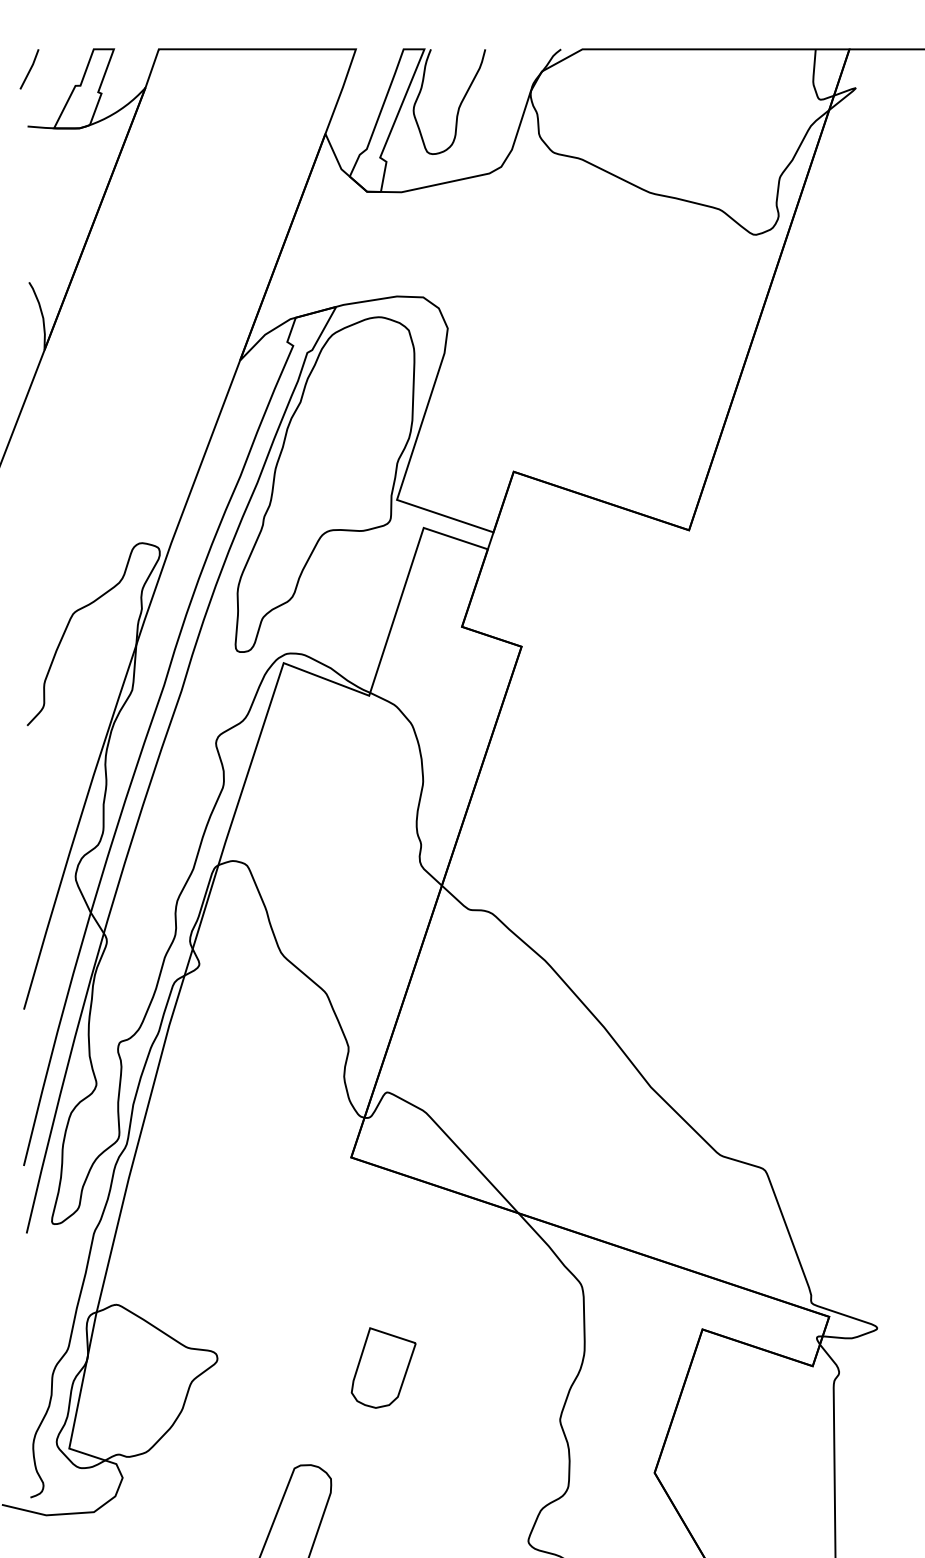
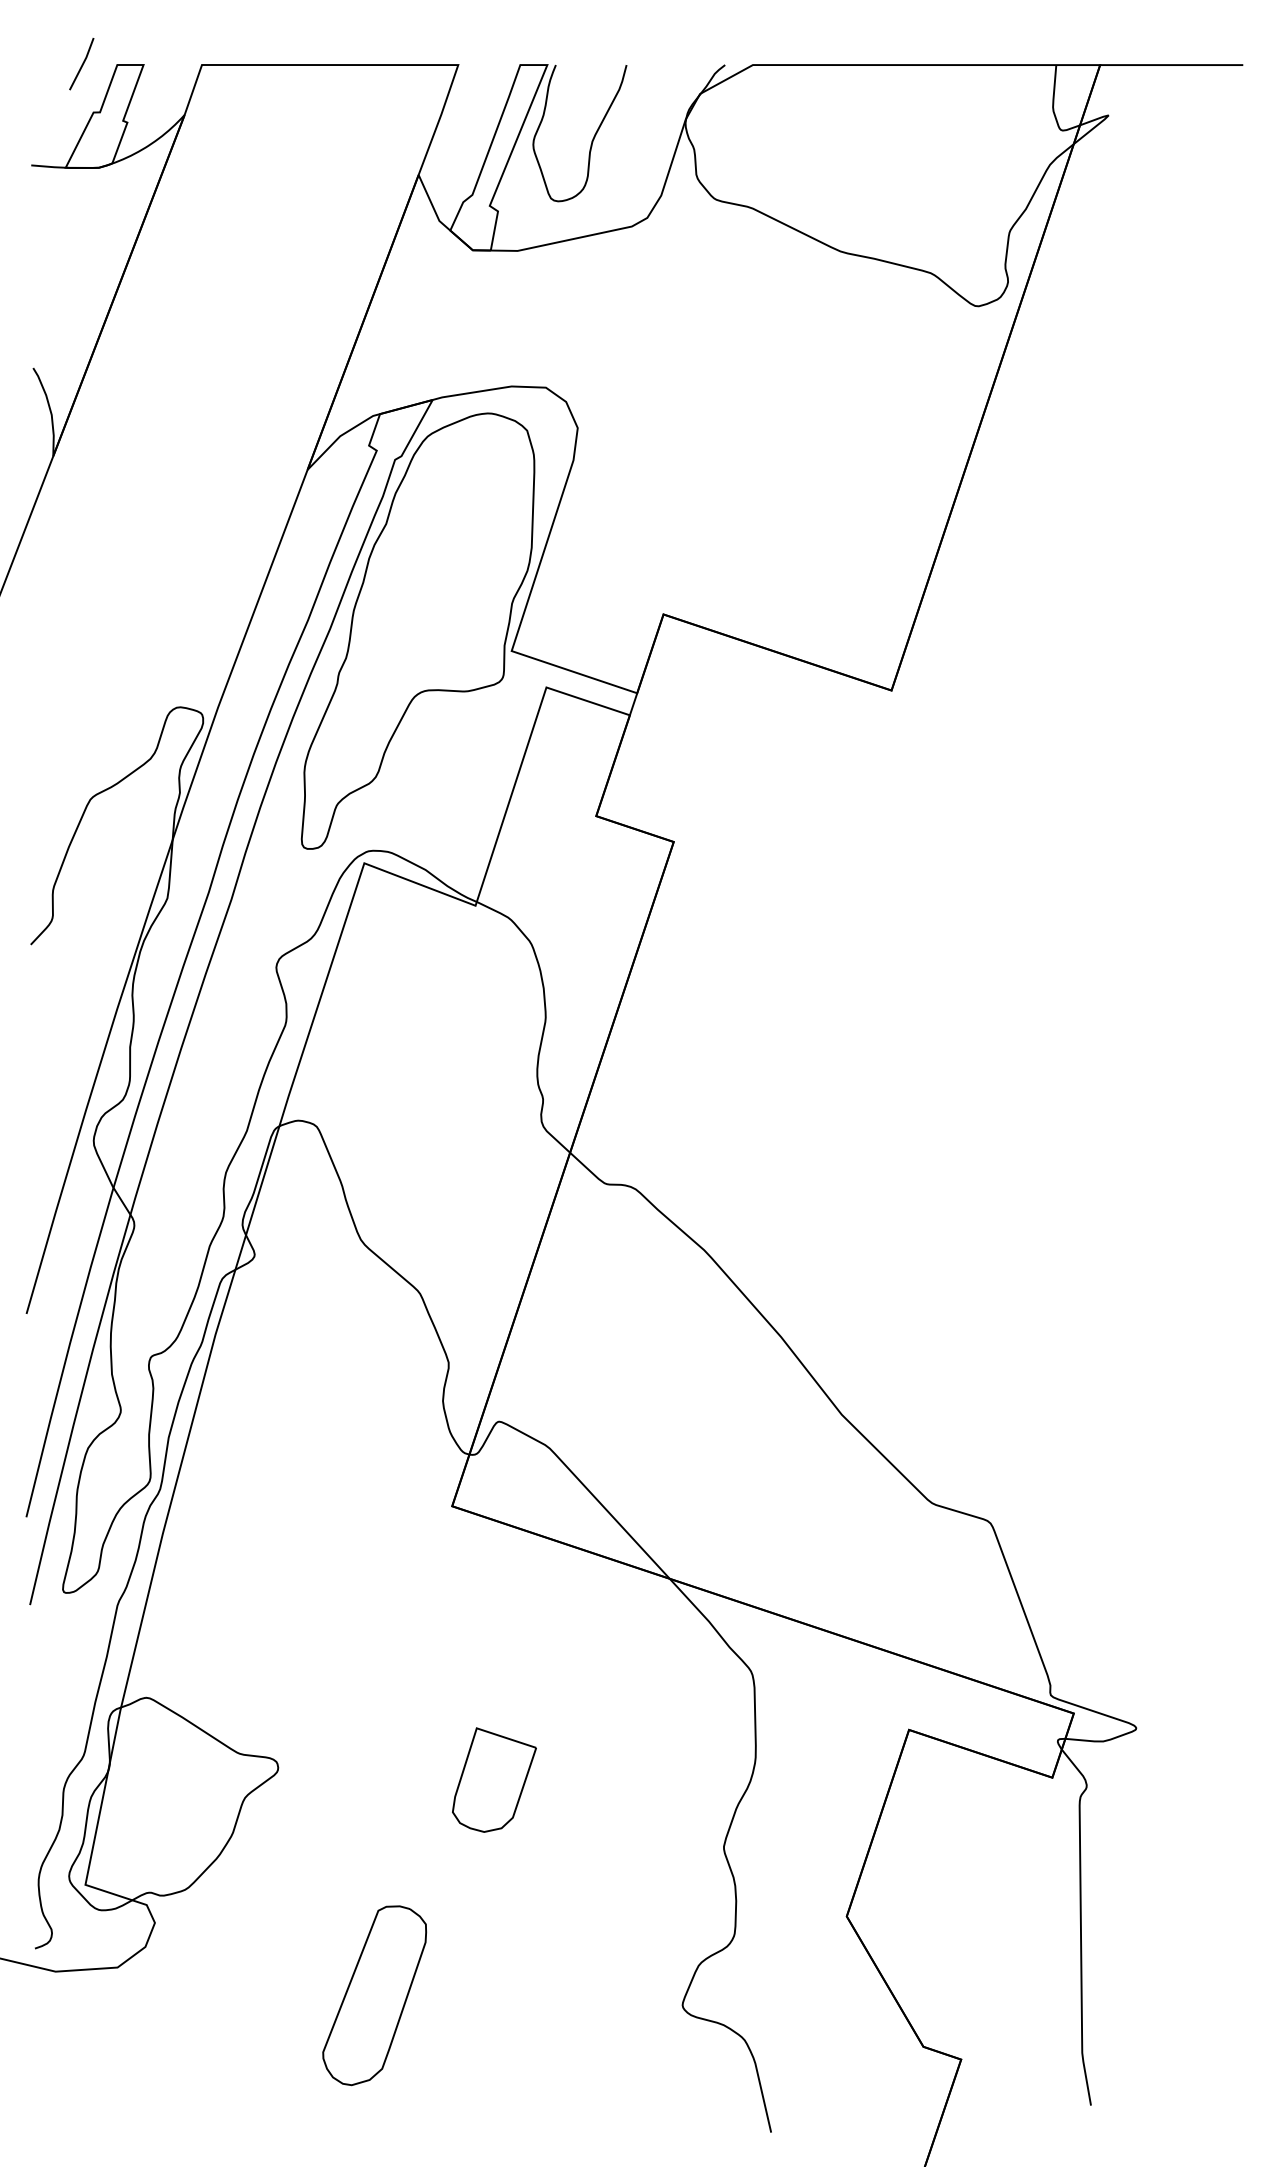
line: (29, 69) -> (81, 64), moved

